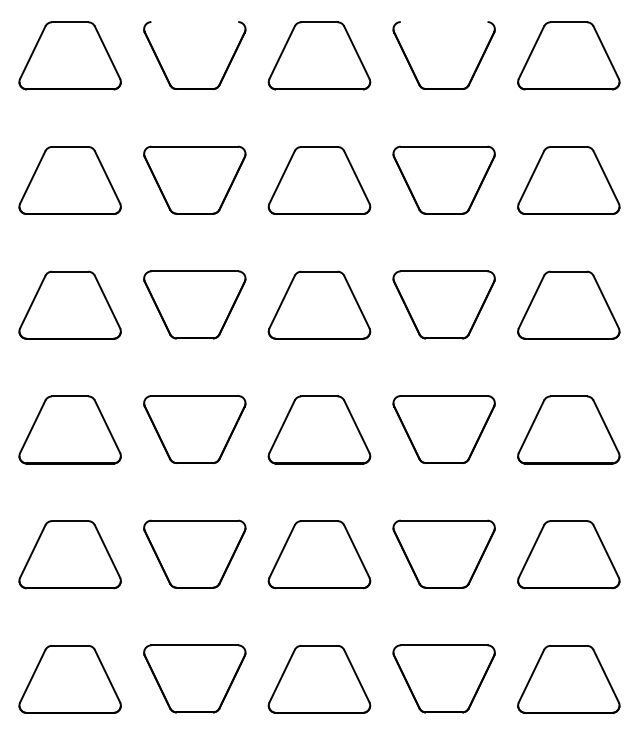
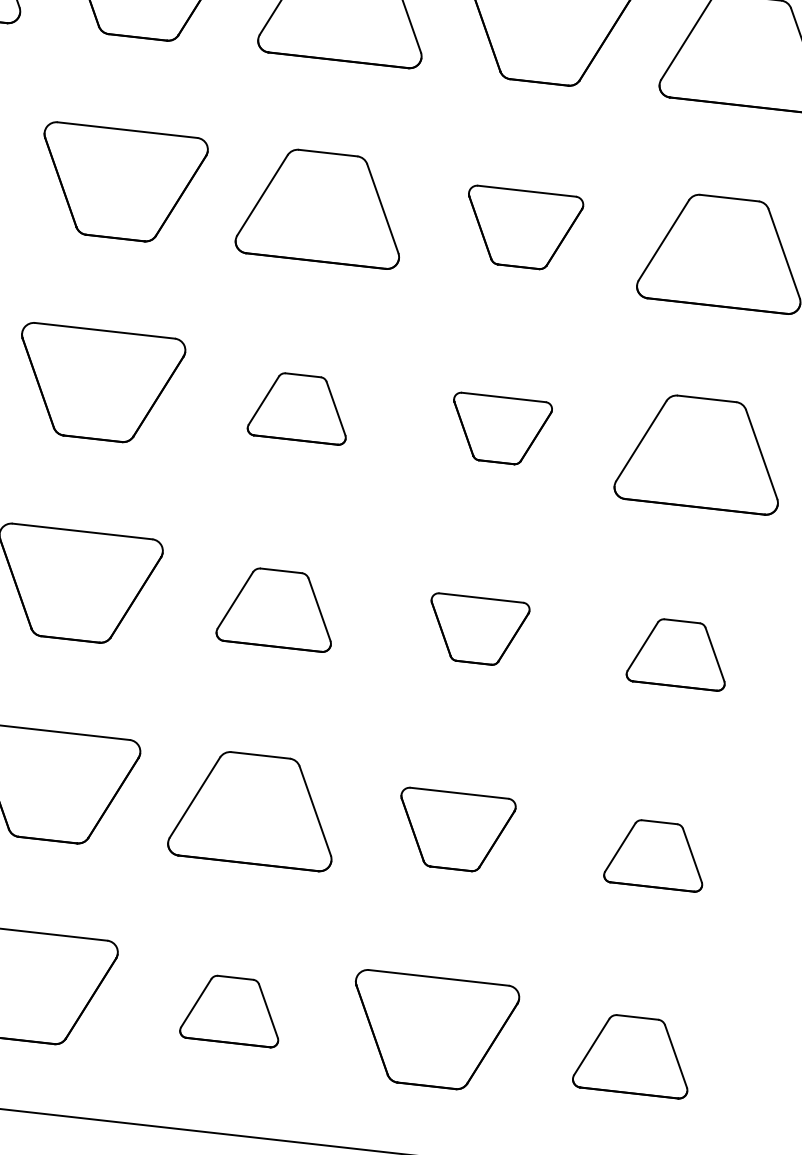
part: (443, 179) -> (521, 227), size x0.7
part: (319, 304) -> (299, 406), size x0.6
part: (443, 304) -> (499, 429), size x0.6
part: (319, 429) -> (277, 607), size x0.7
part: (443, 429) -> (476, 630), size x0.6
part: (568, 429) -> (678, 652), size x0.6
part: (443, 553) -> (454, 829), size x0.7
part: (568, 554) -> (655, 854), size x0.6
part: (319, 679) -> (232, 1010), size x0.6
part: (568, 679) -> (632, 1055), size x0.7

